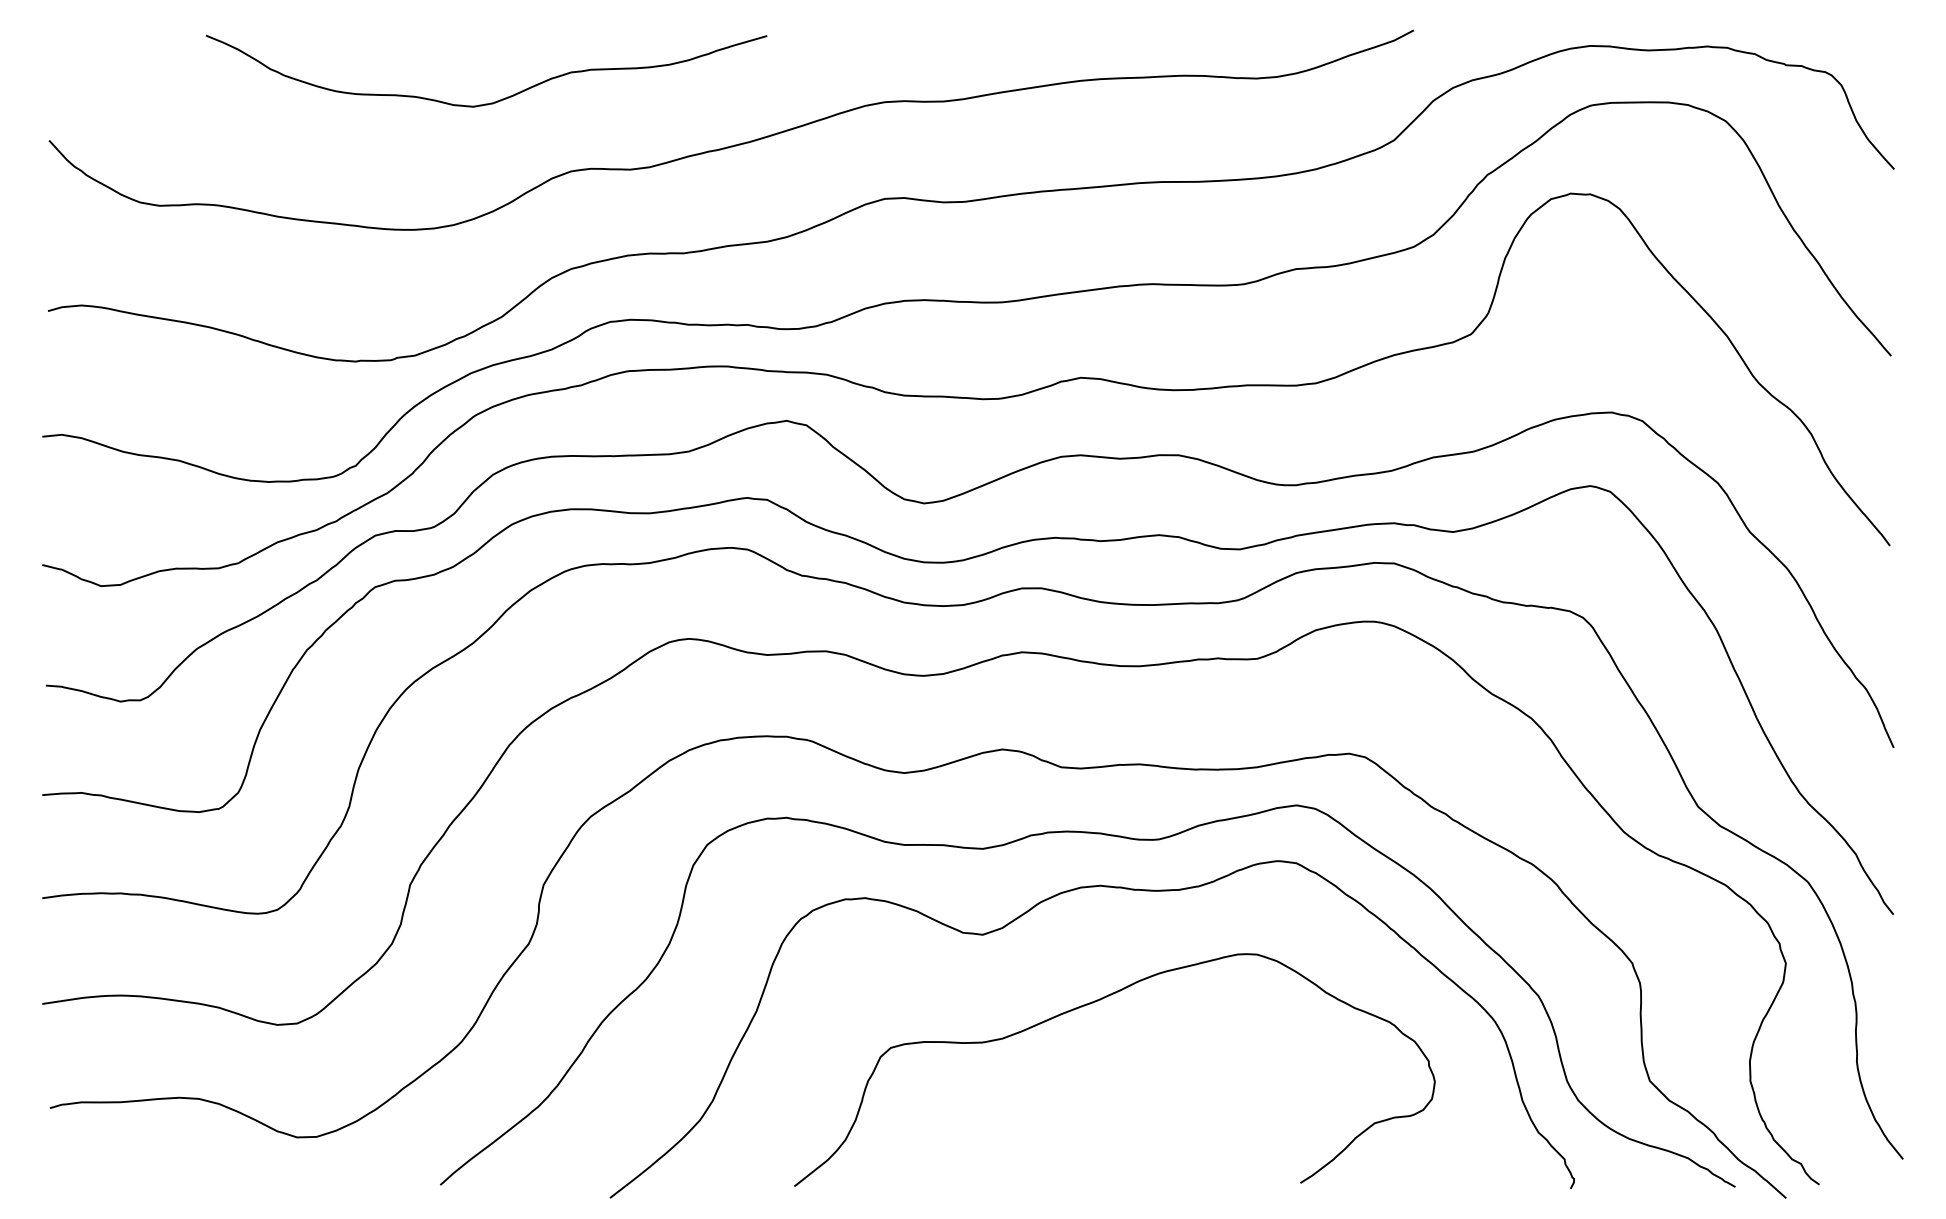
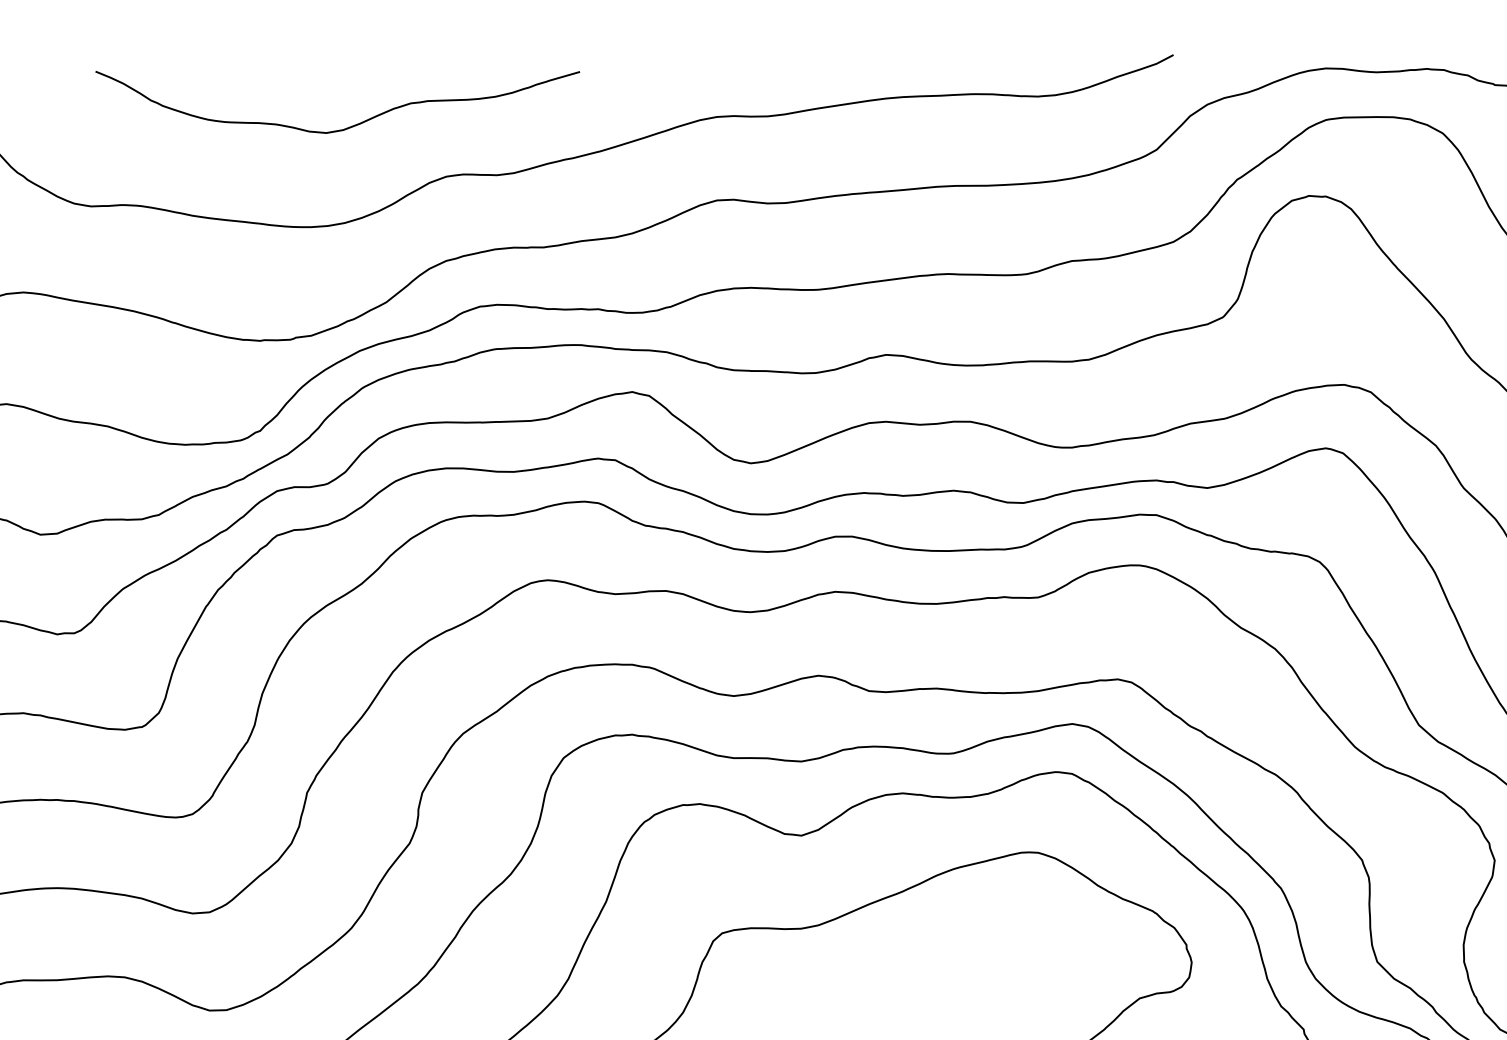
curve: (499, 99) -> (348, 126), moved

